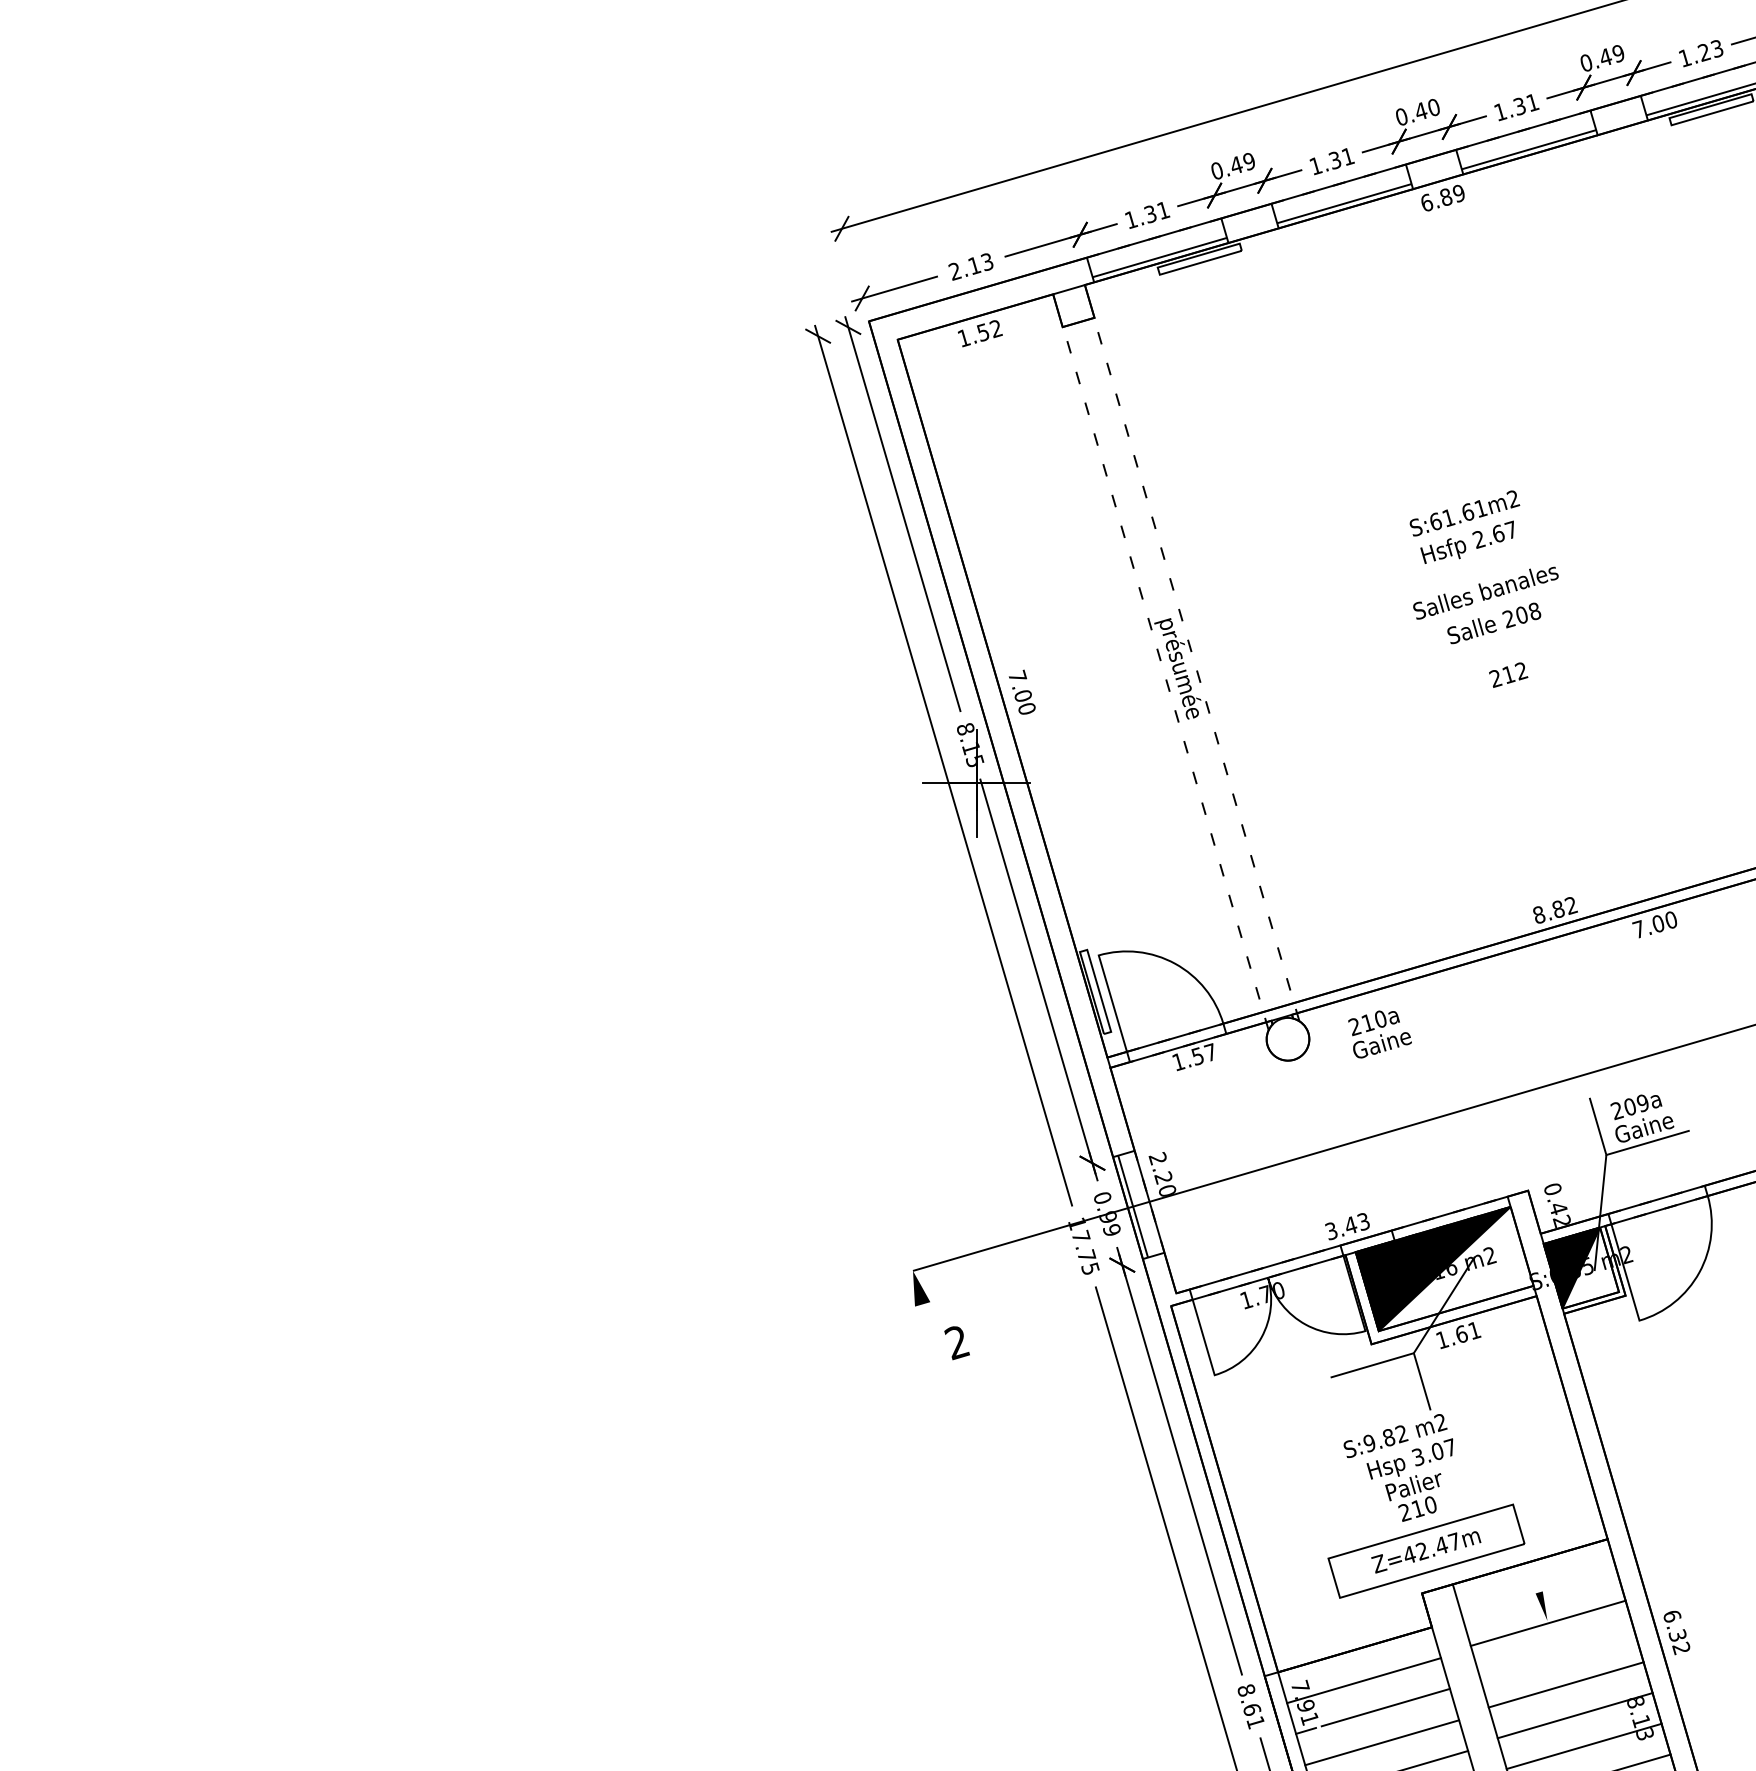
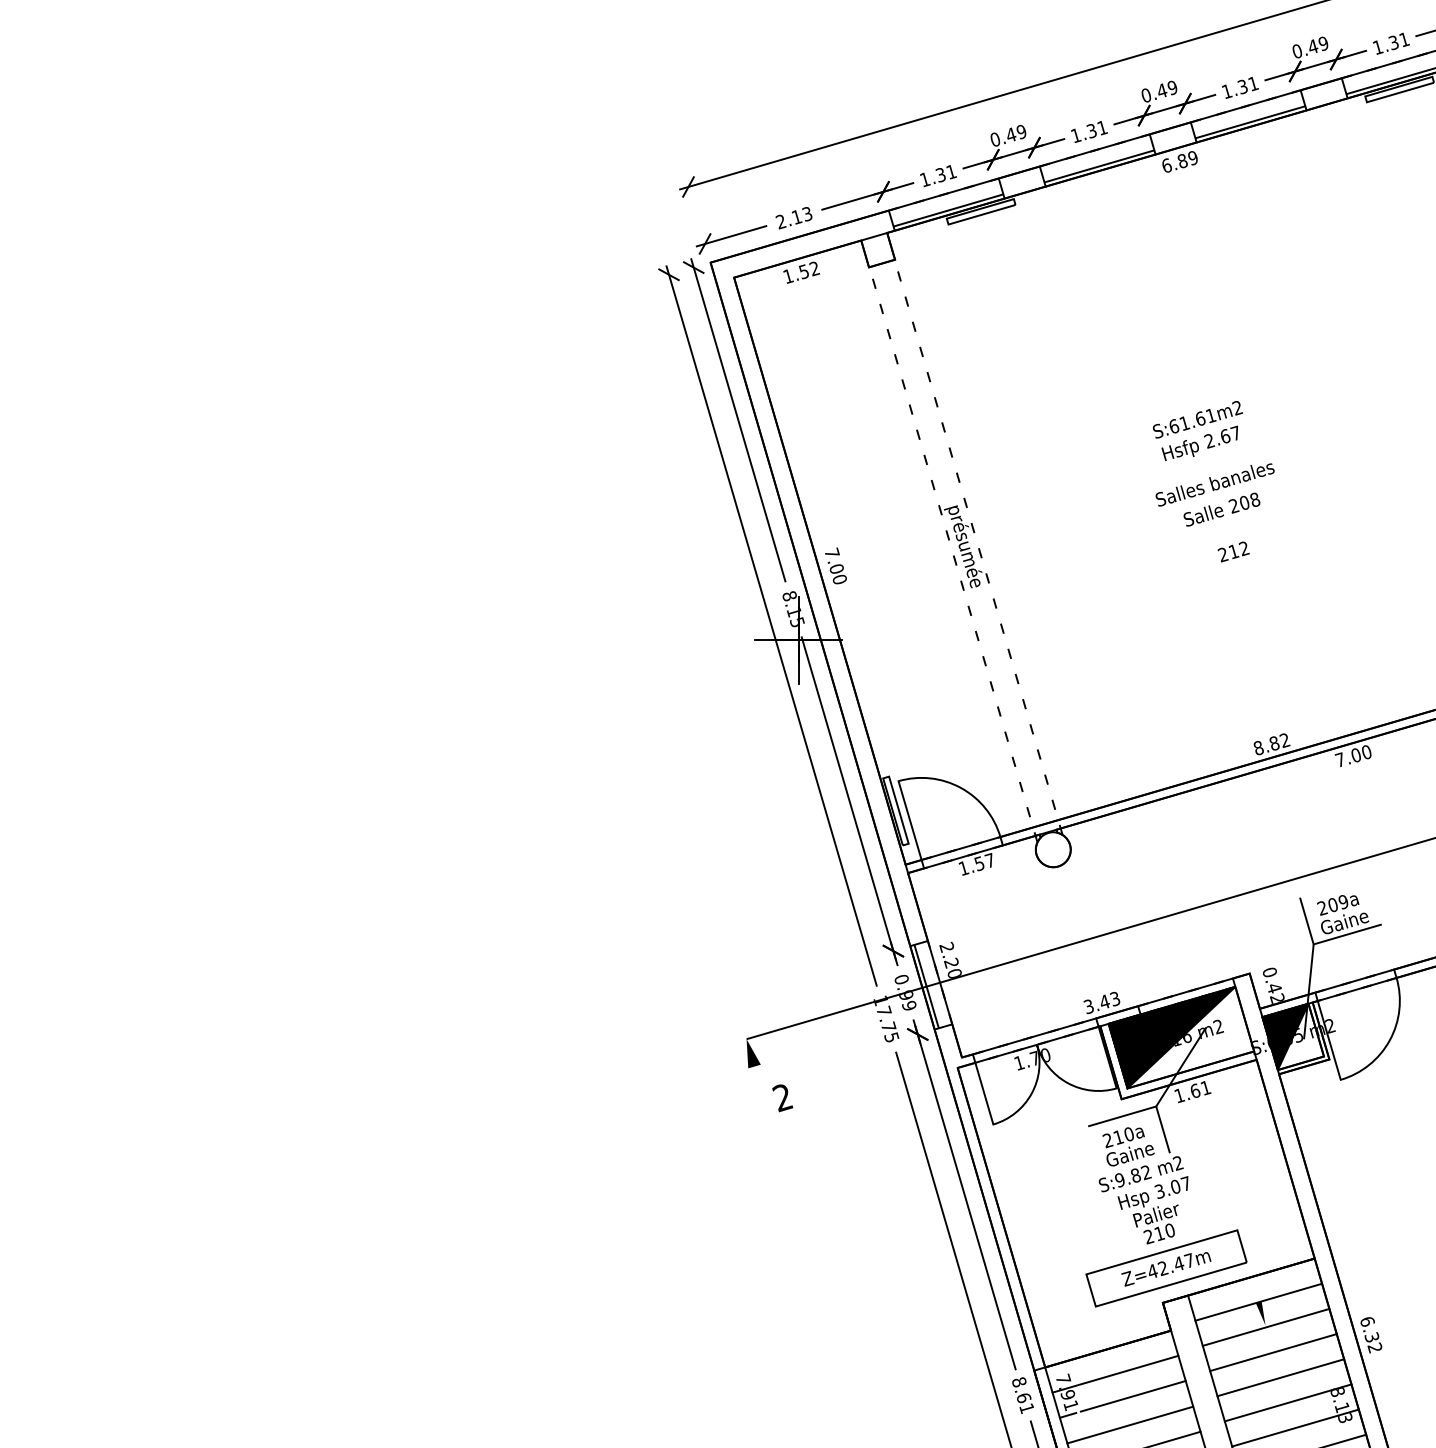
text: (1710, 50) -> (1398, 41), 1.23 -> 1.31
text: (1433, 108) -> (1172, 88), 0.40 -> 0.49
text: (1379, 1034) -> (1128, 1146), moved
line: (1538, 1591) -> (1258, 1301), added
line: (1557, 1654) -> (1273, 1352), added

